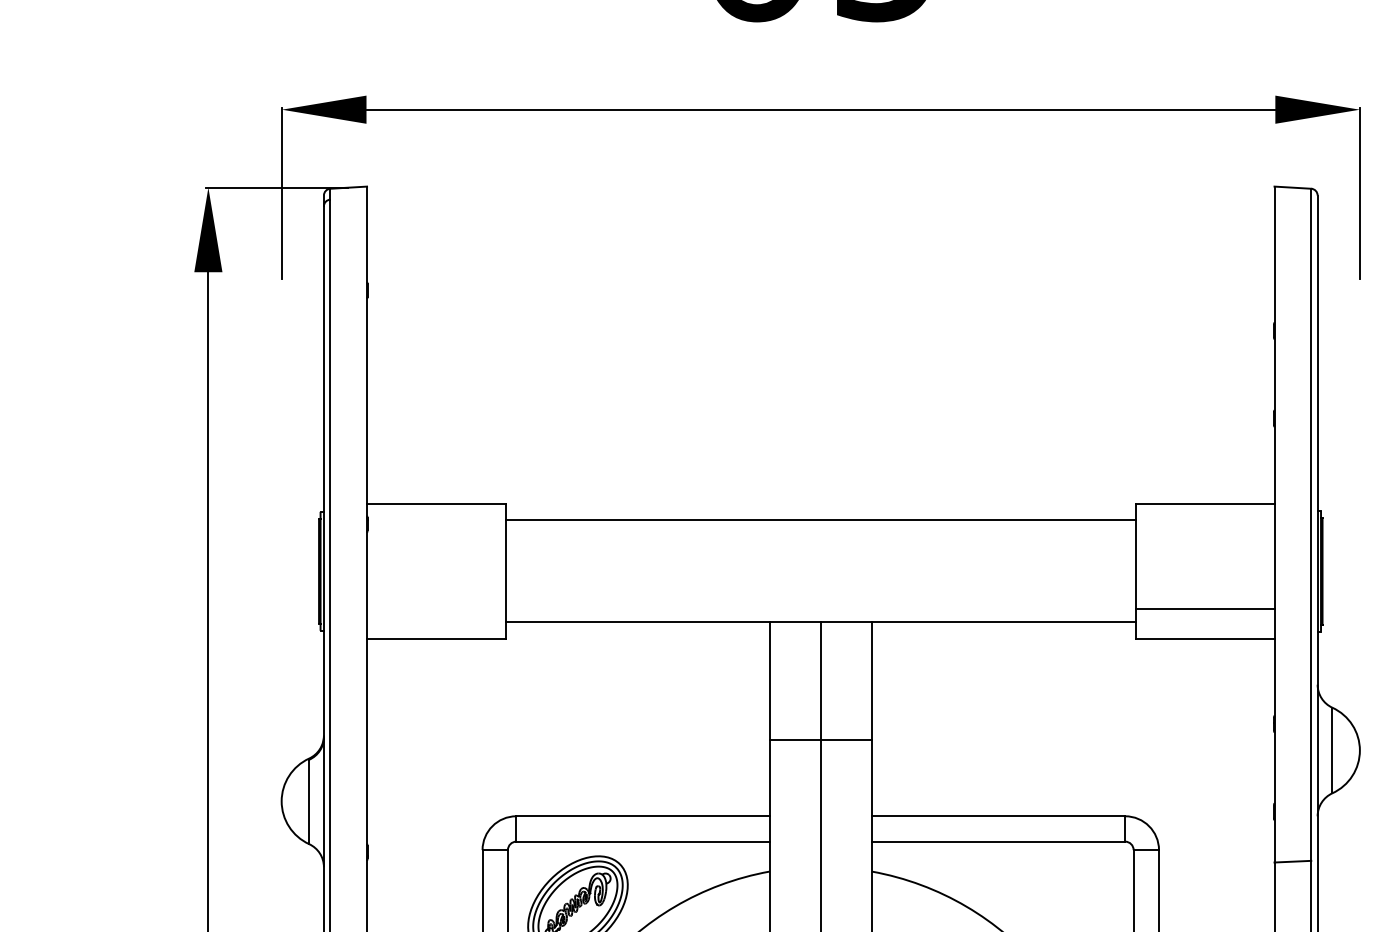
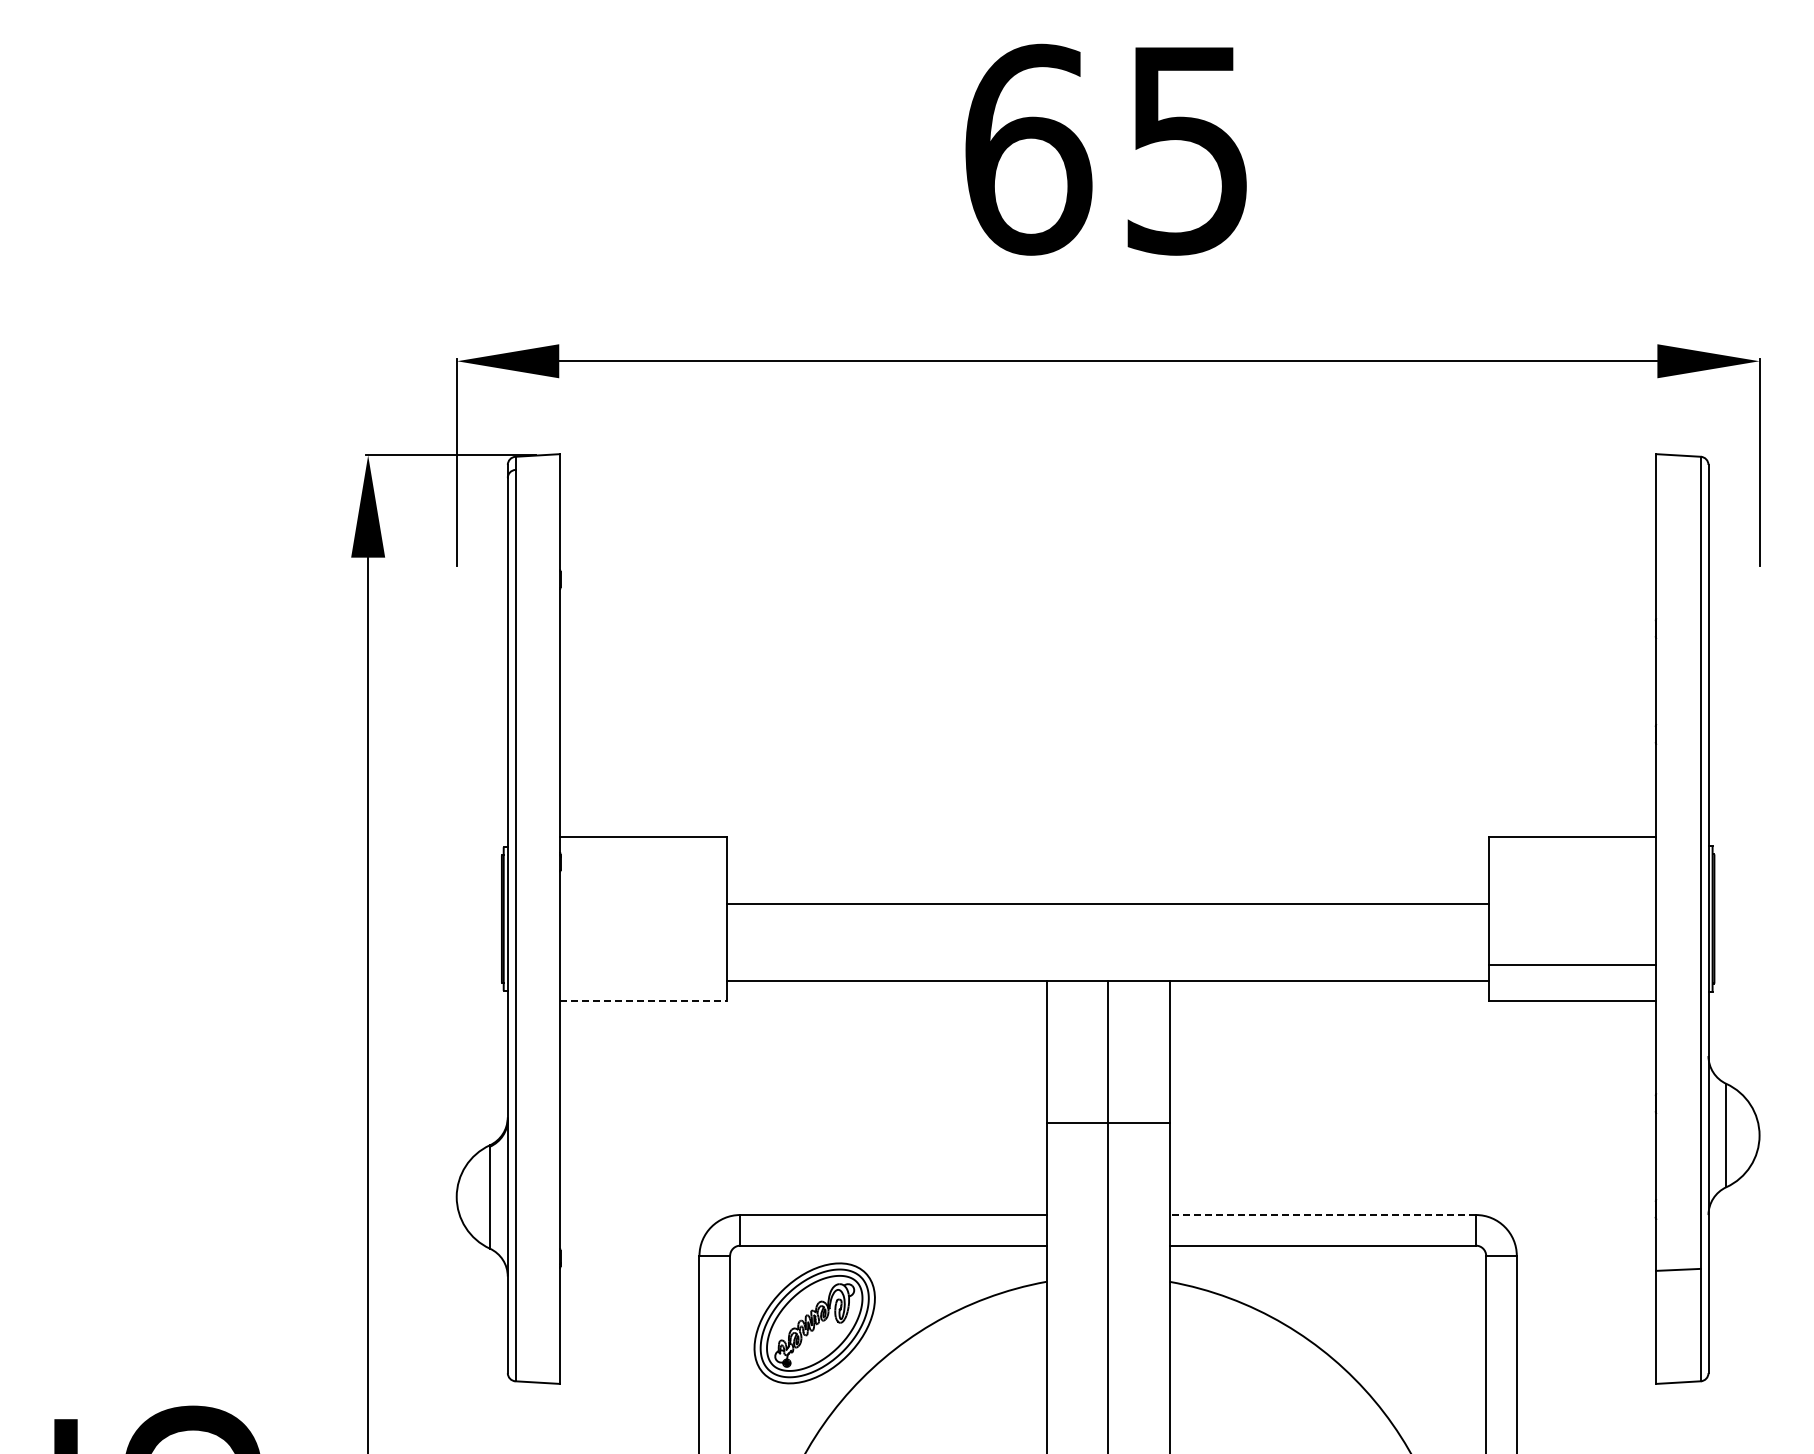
line: (821, 520) -> (1108, 904), moved
line: (436, 638) -> (643, 1000), solid -> dashed
line: (998, 816) -> (1322, 1215), solid -> dashed

